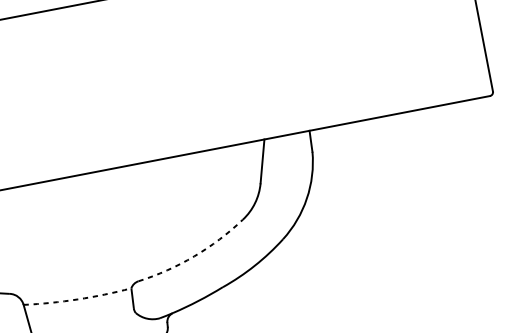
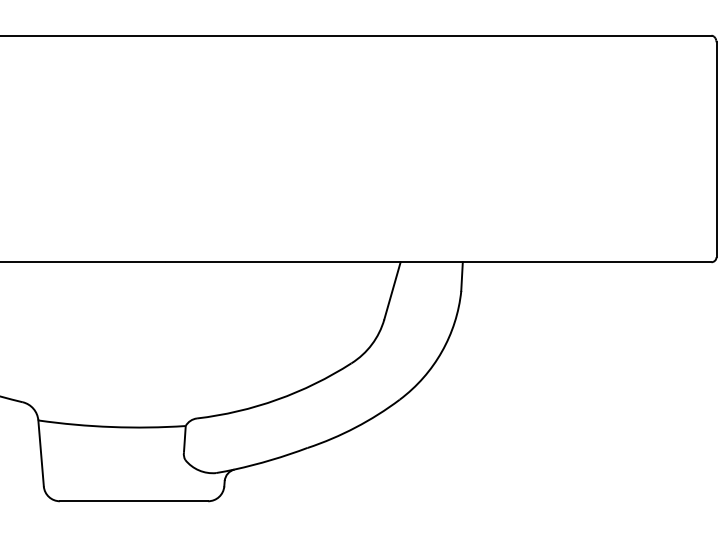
arc: (194, 256) -> (277, 399), dashed -> solid
arc: (77, 299) -> (111, 427), dashed -> solid

